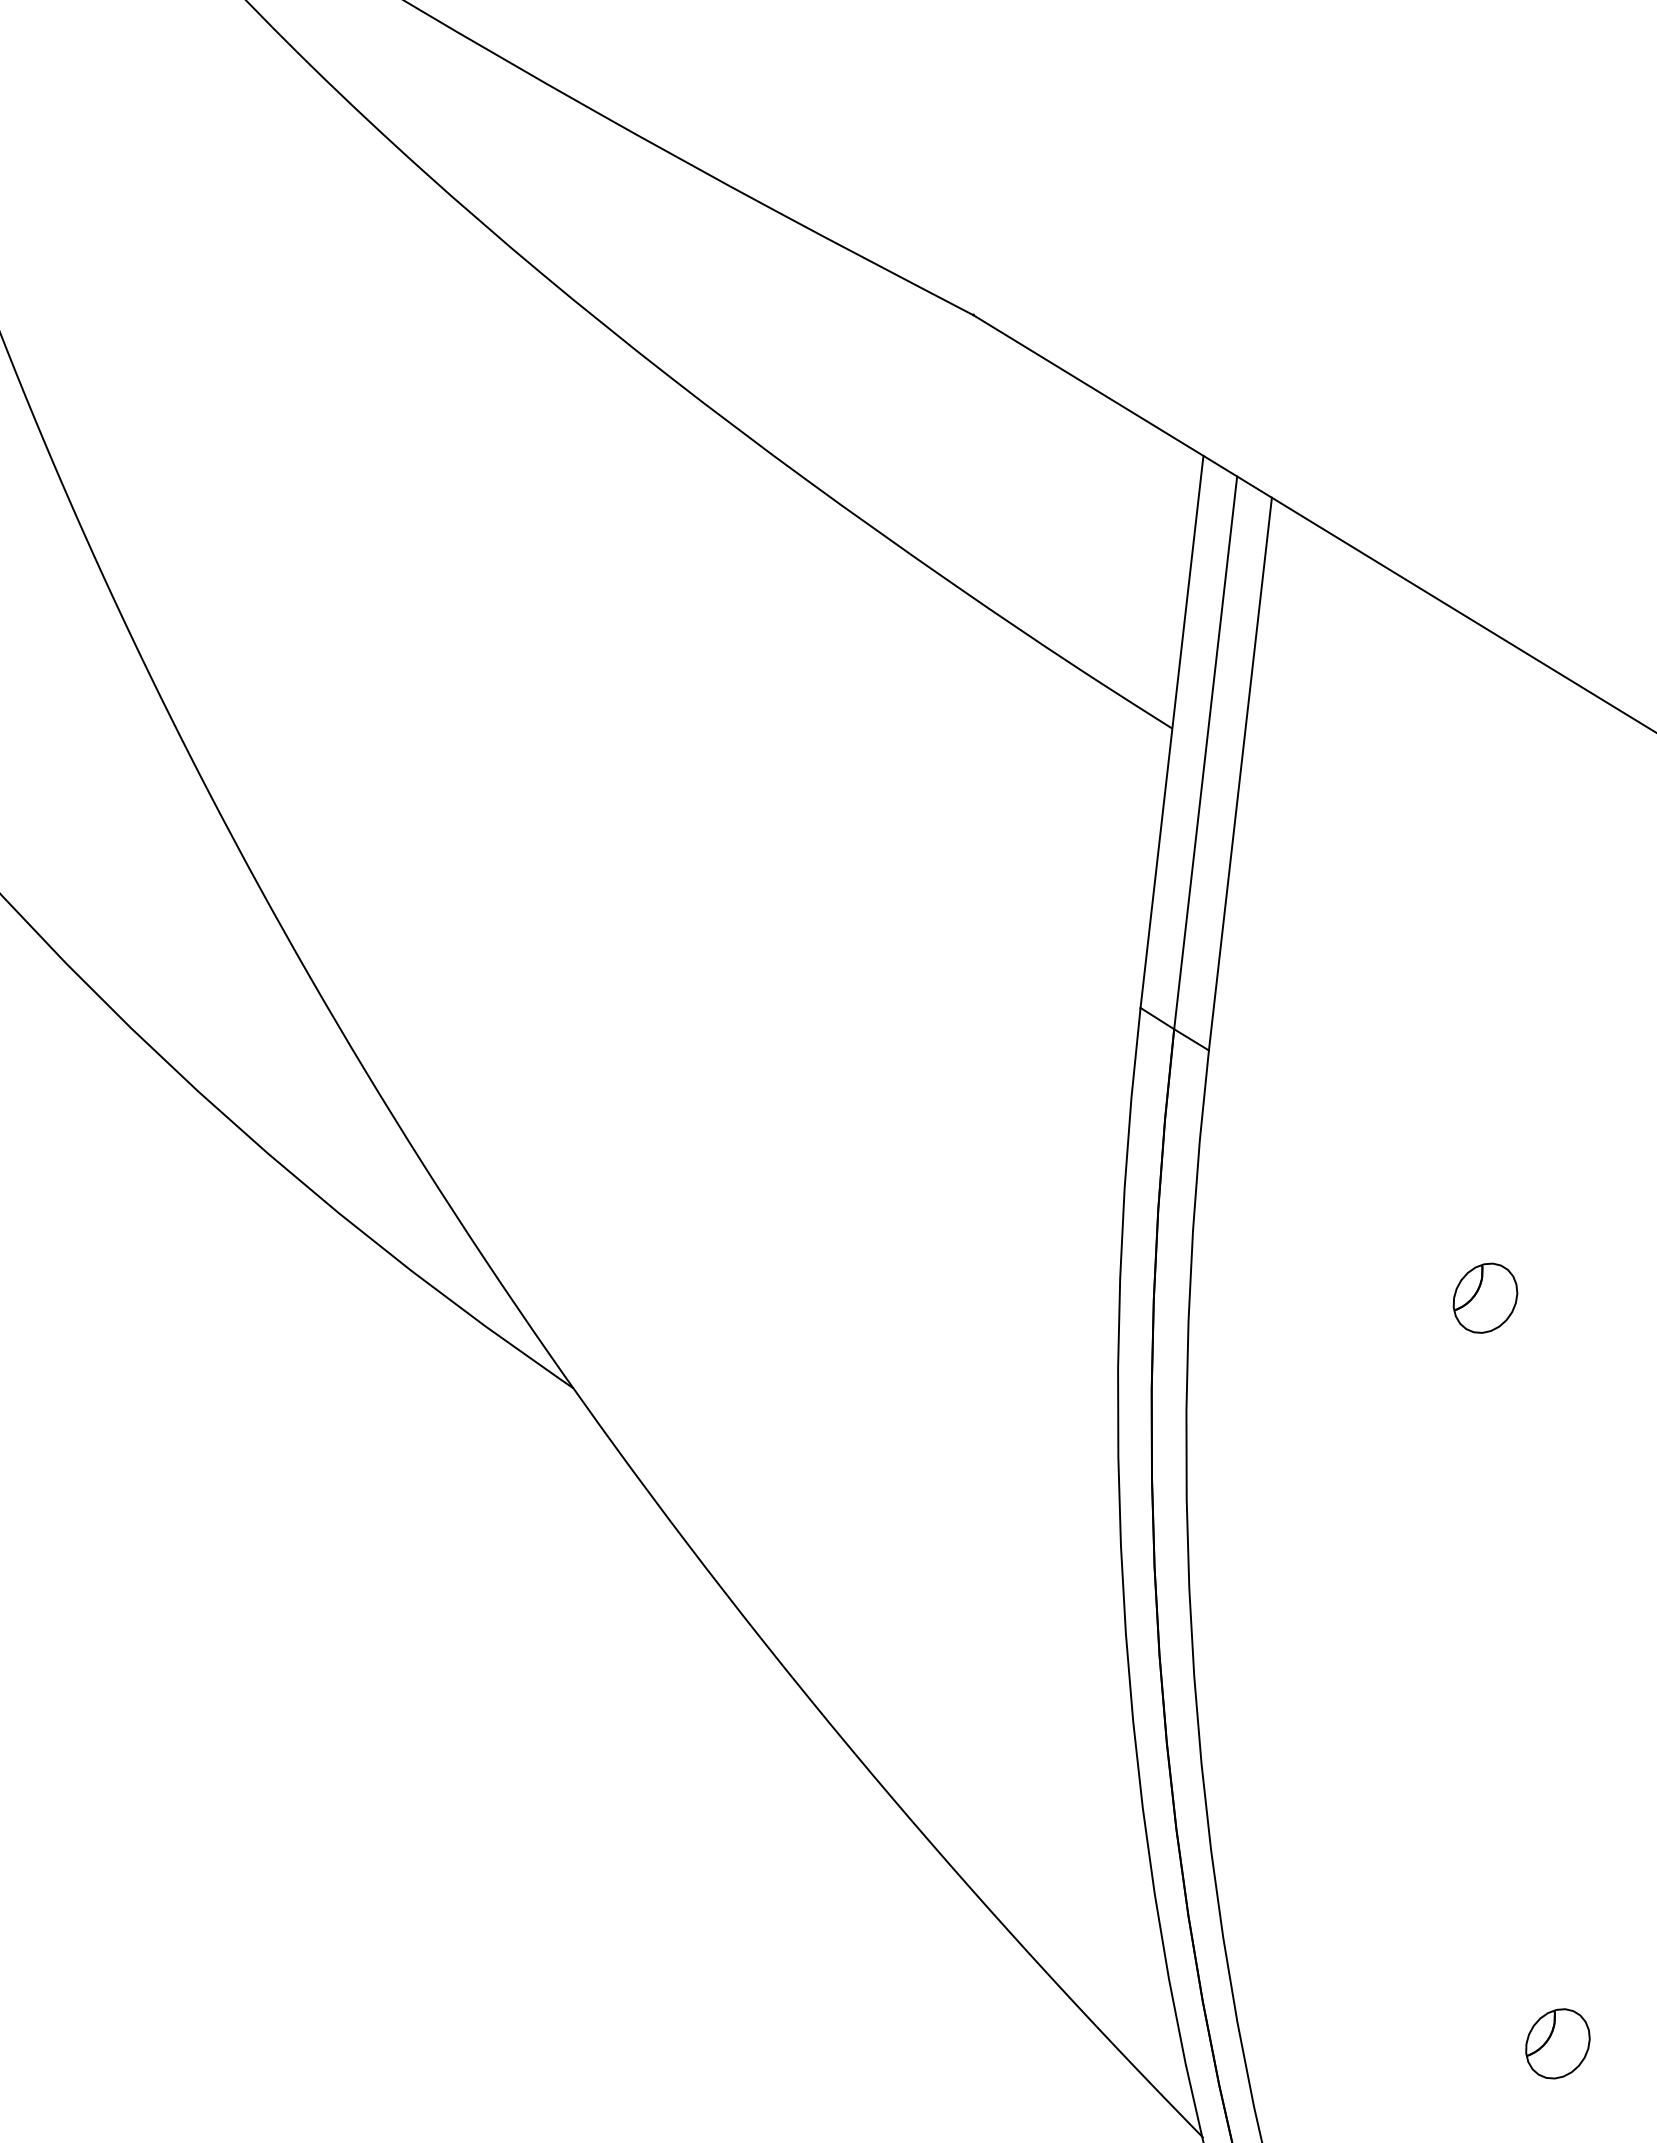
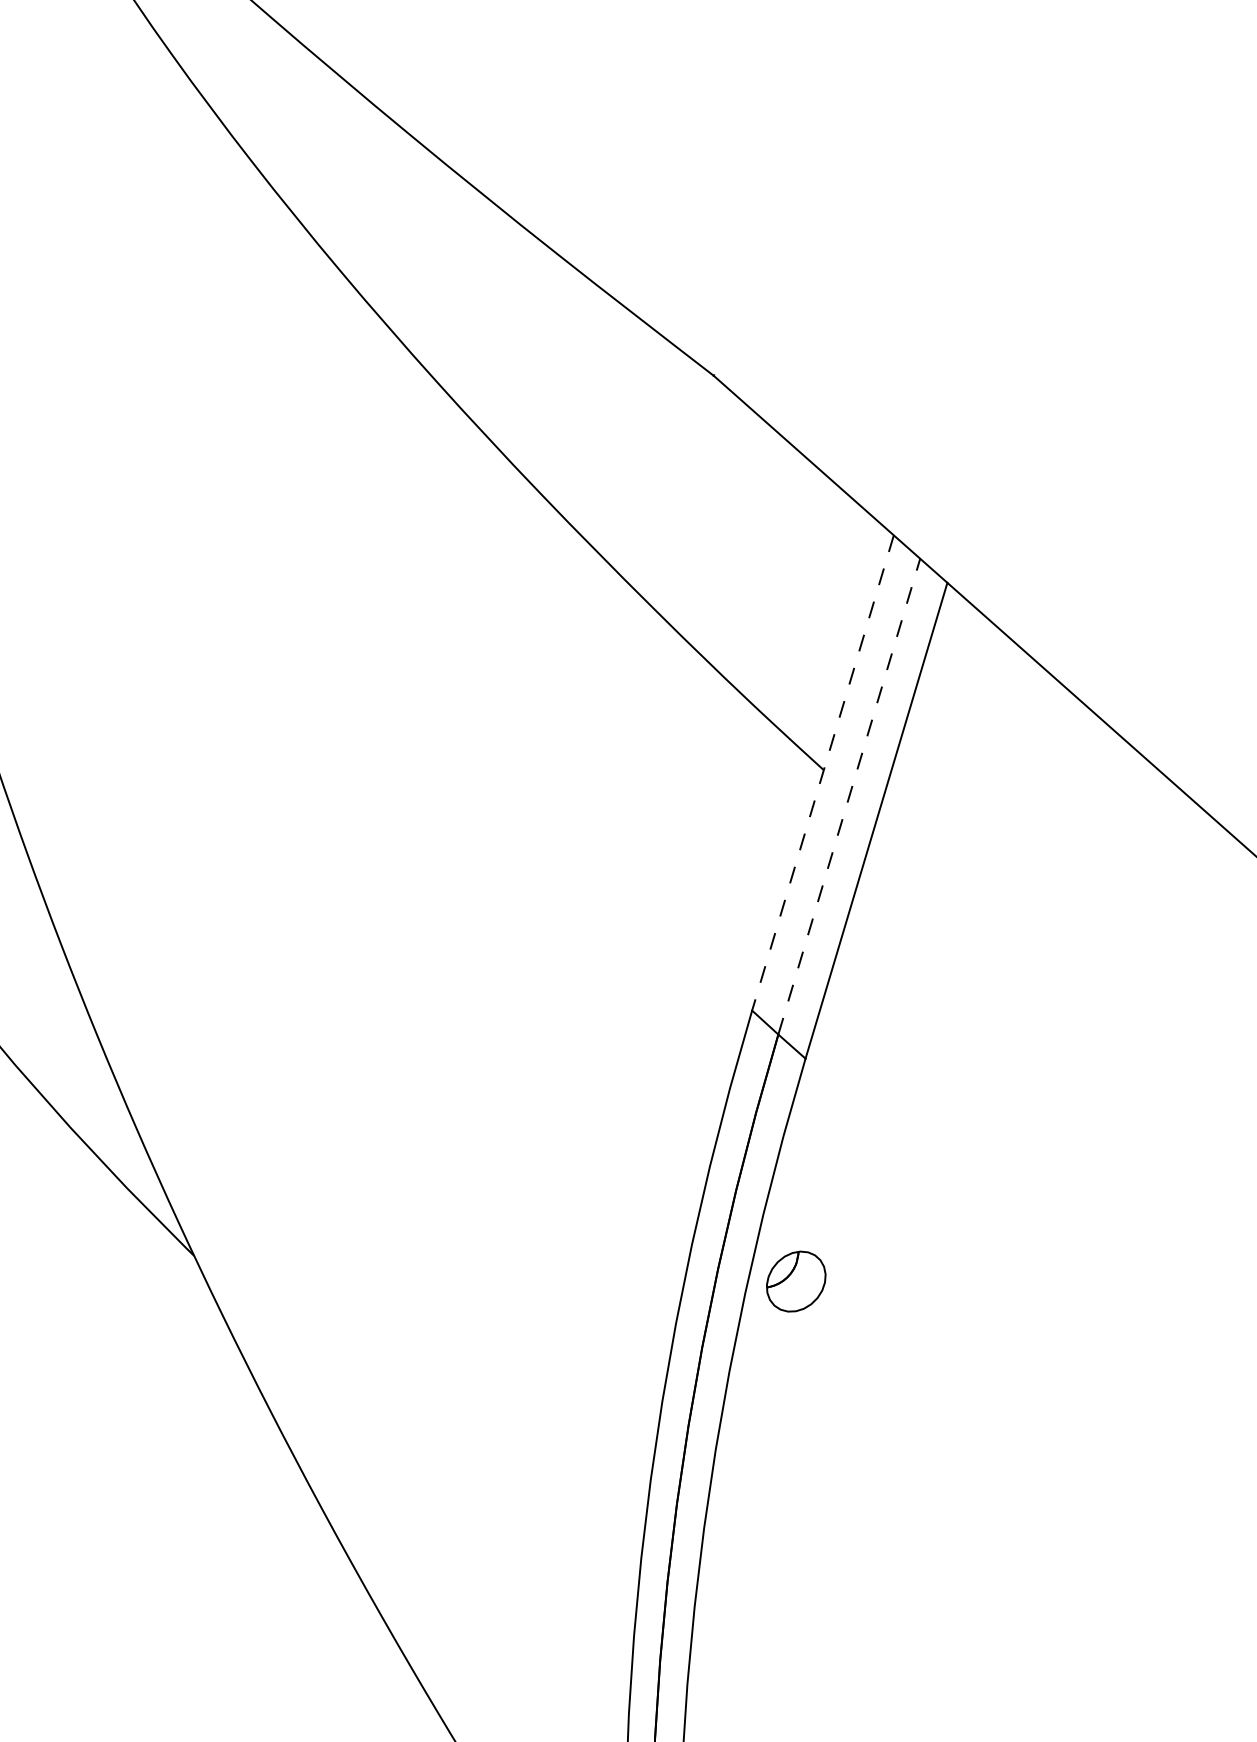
line: (1172, 731) -> (823, 772), solid -> dashed
line: (1205, 752) -> (849, 796), solid -> dashed
part: (1485, 1297) -> (796, 1280), moved

